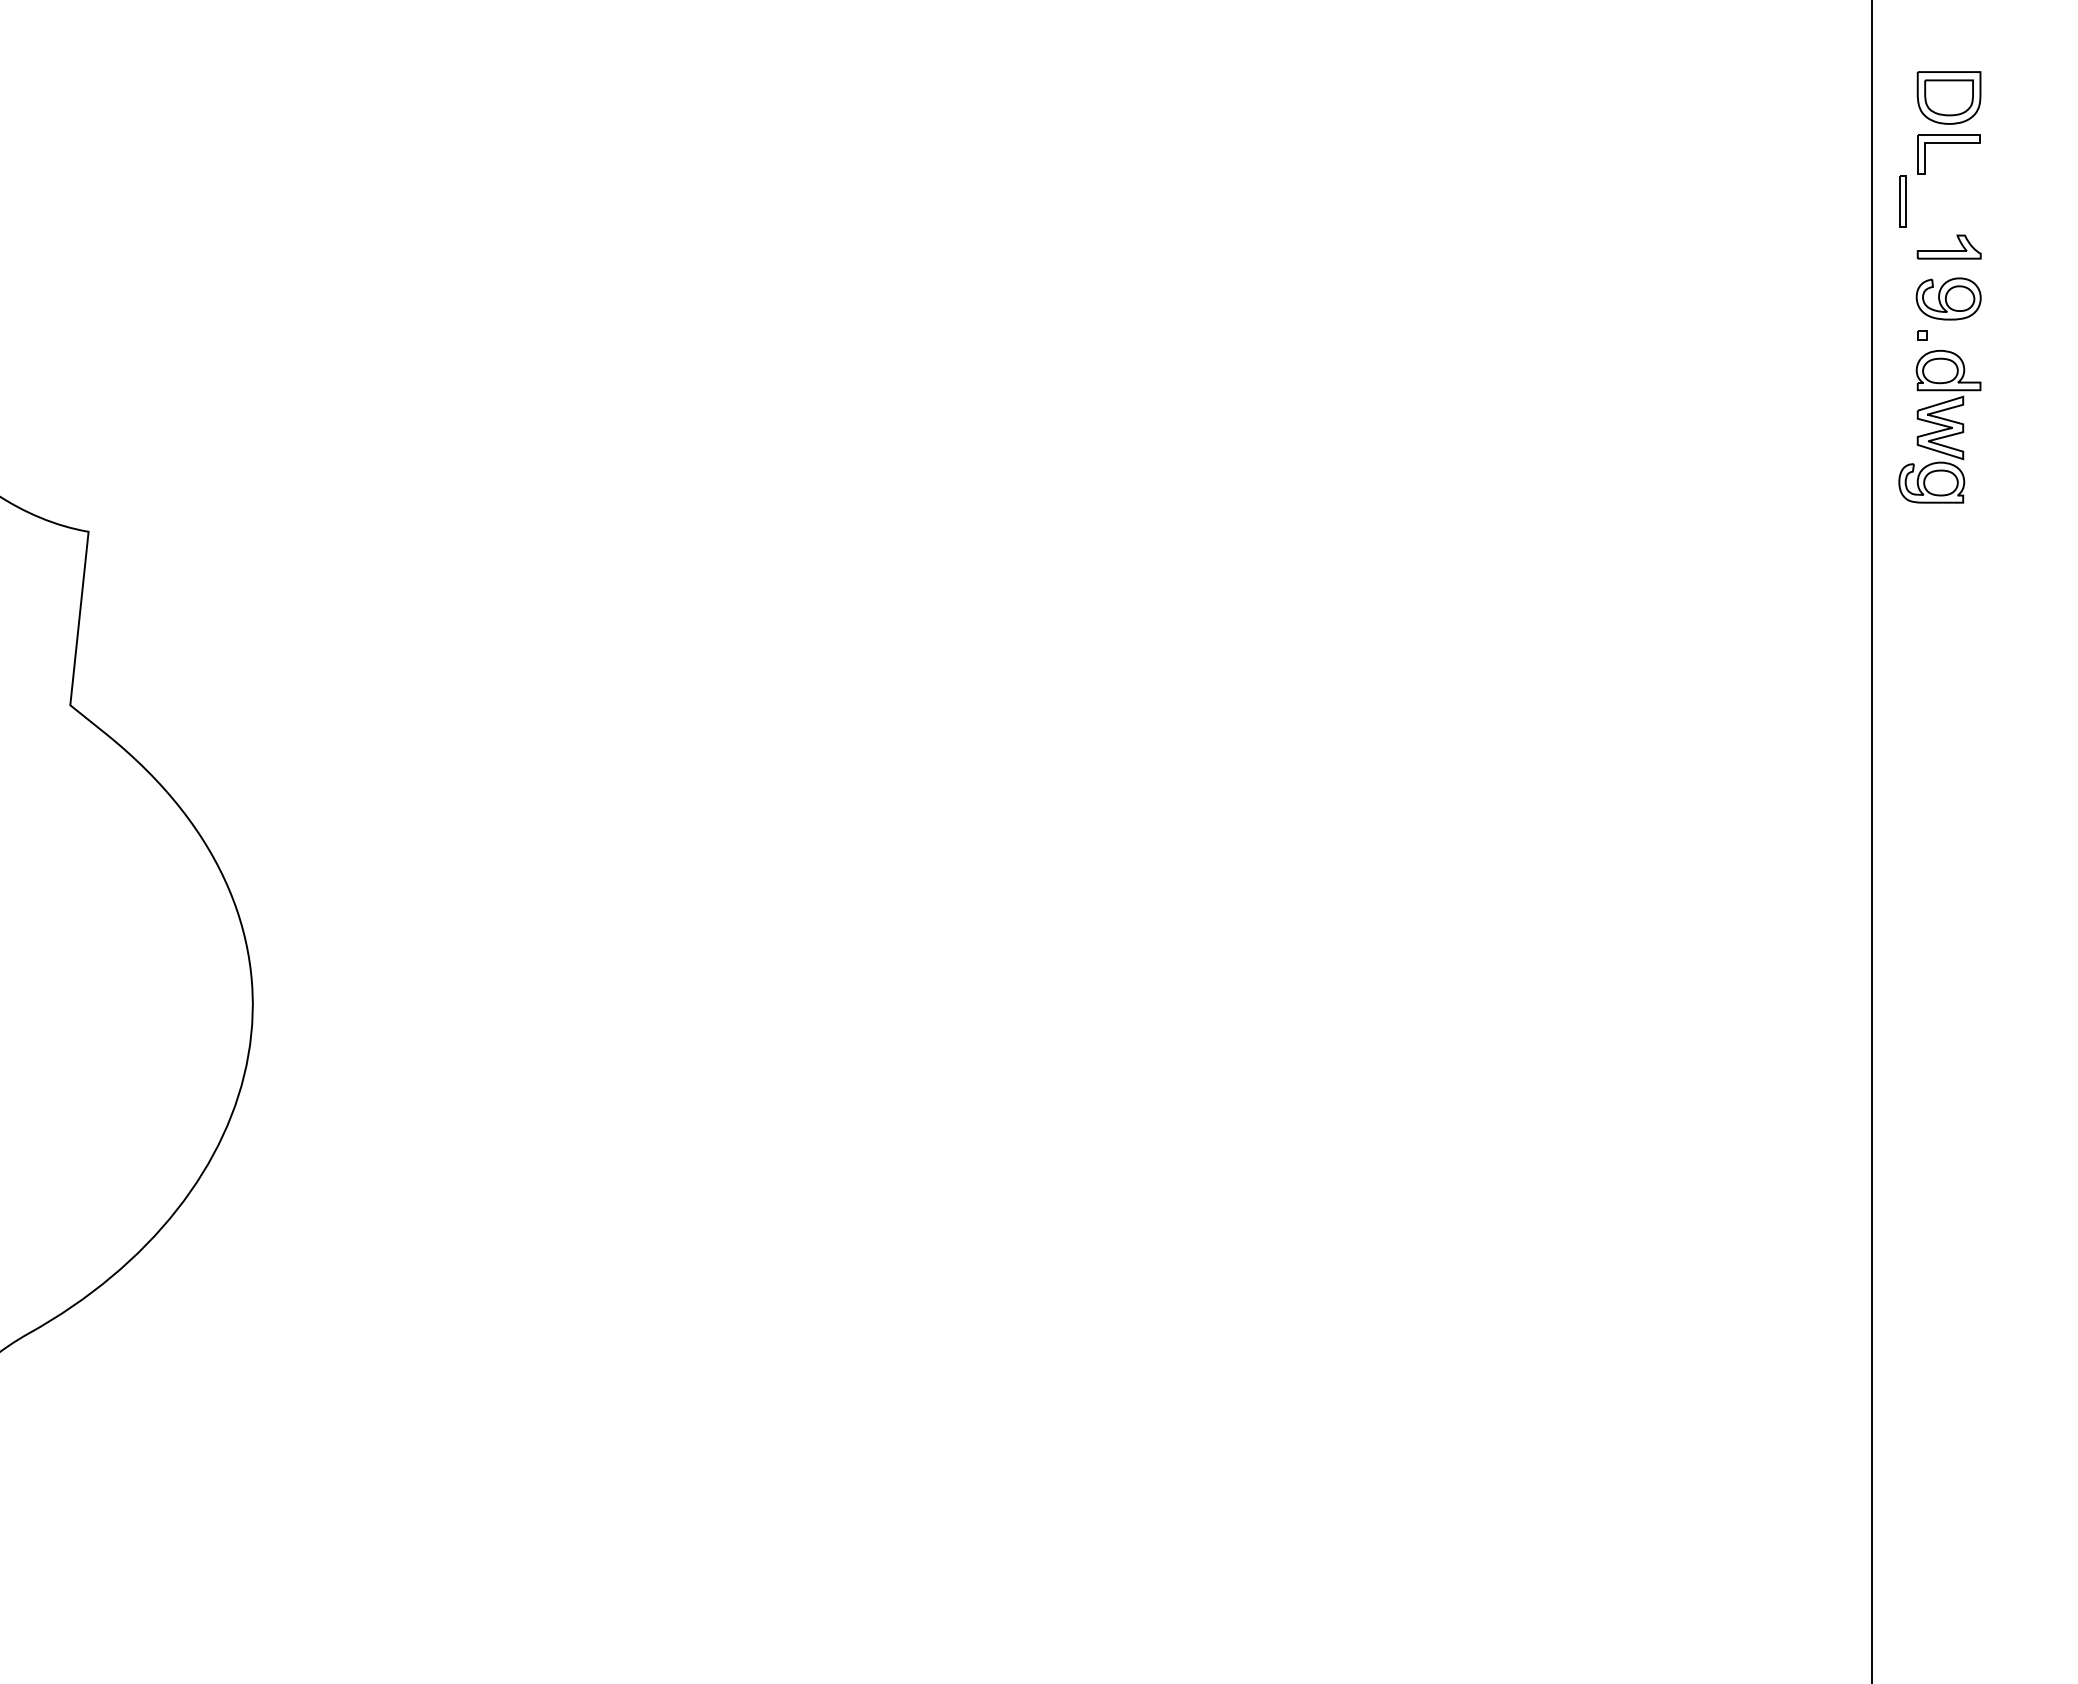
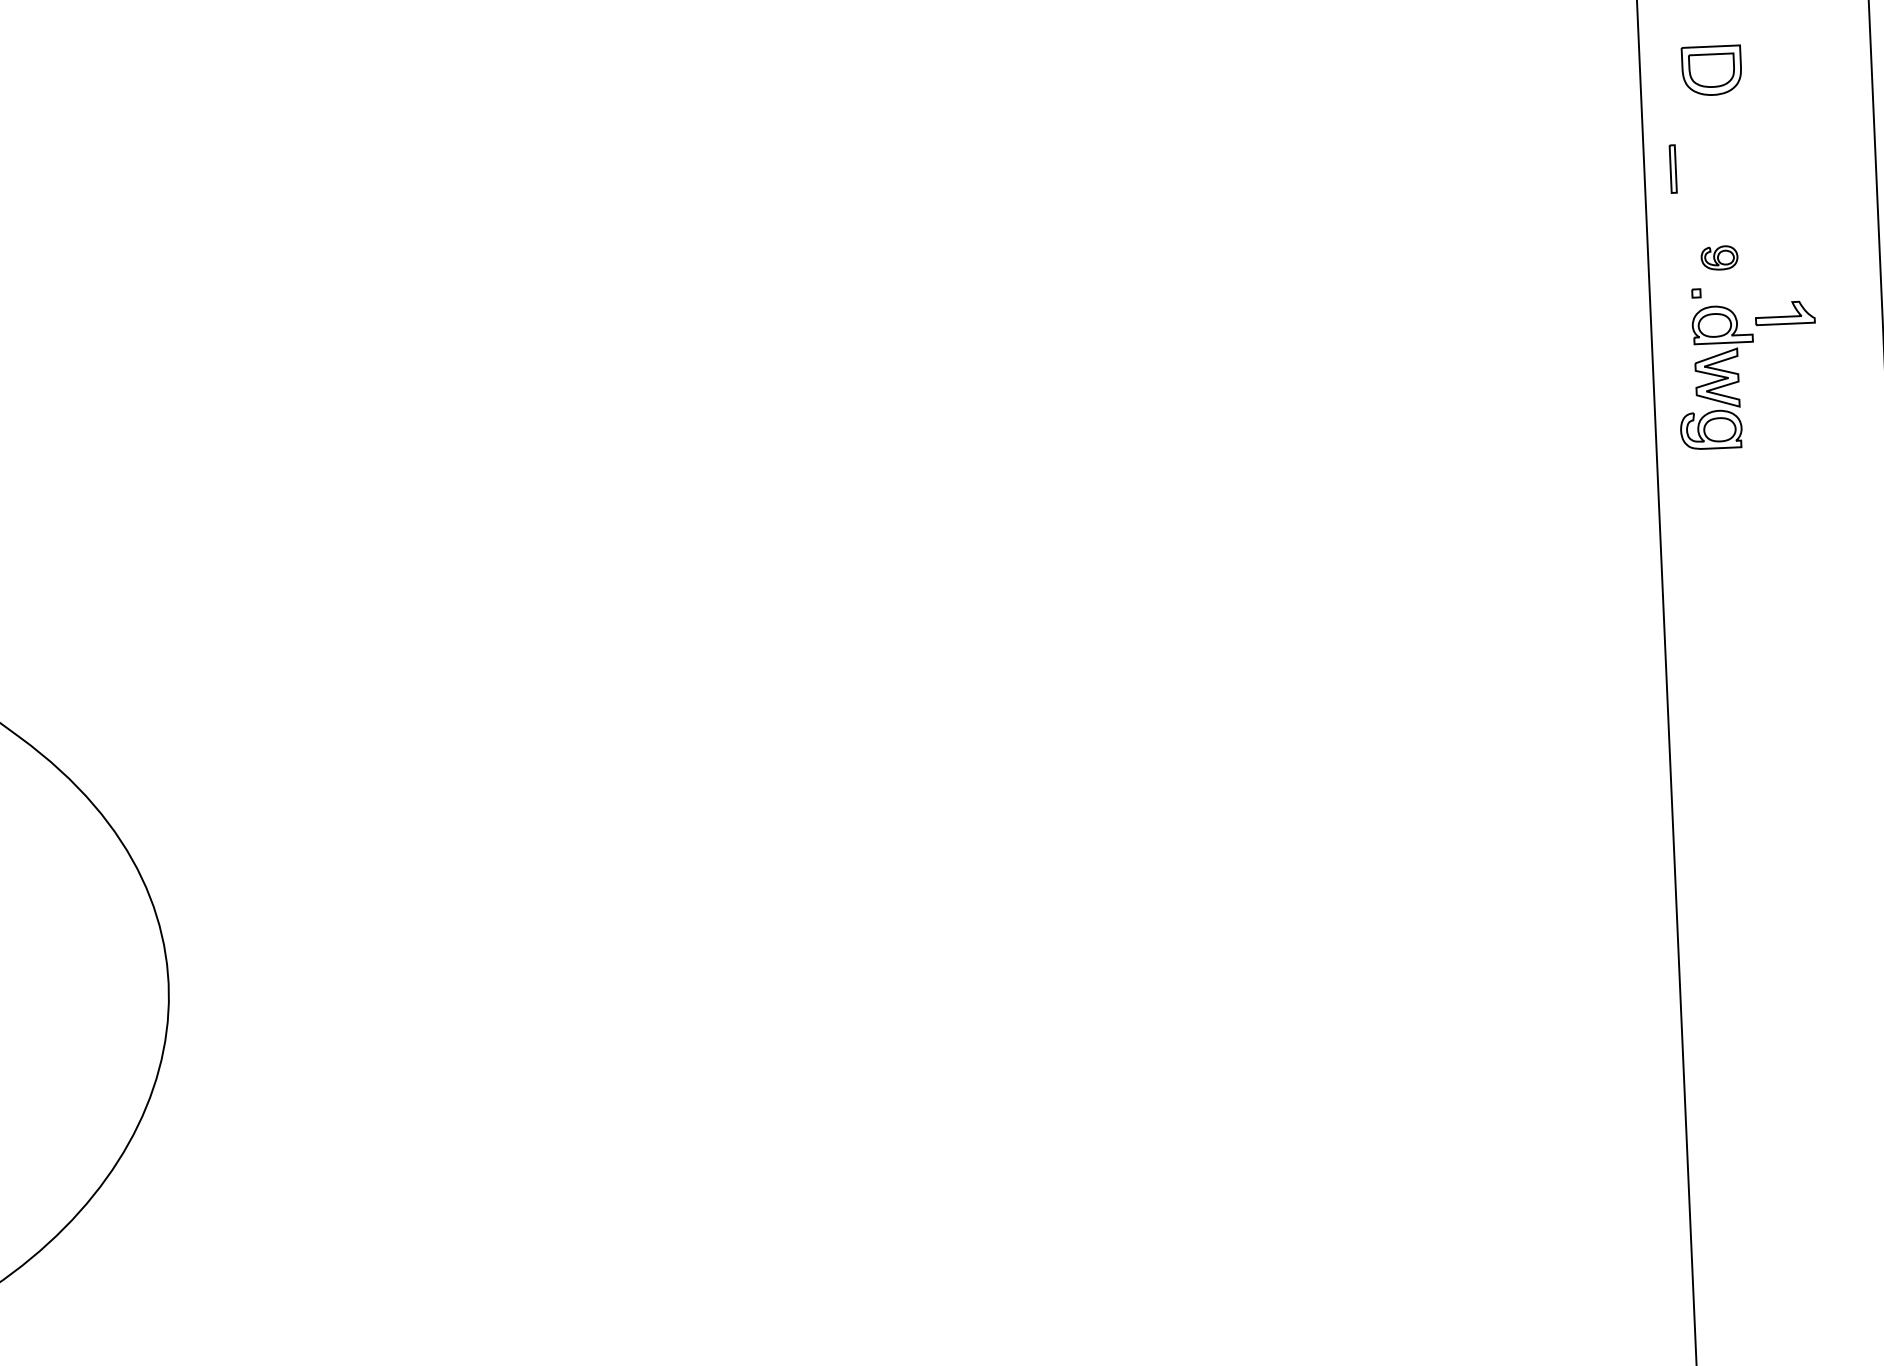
part: (1948, 143) -> (1713, 113), removed
part: (1948, 246) -> (1784, 312), moved
part: (1948, 298) -> (1719, 257), size x0.6

